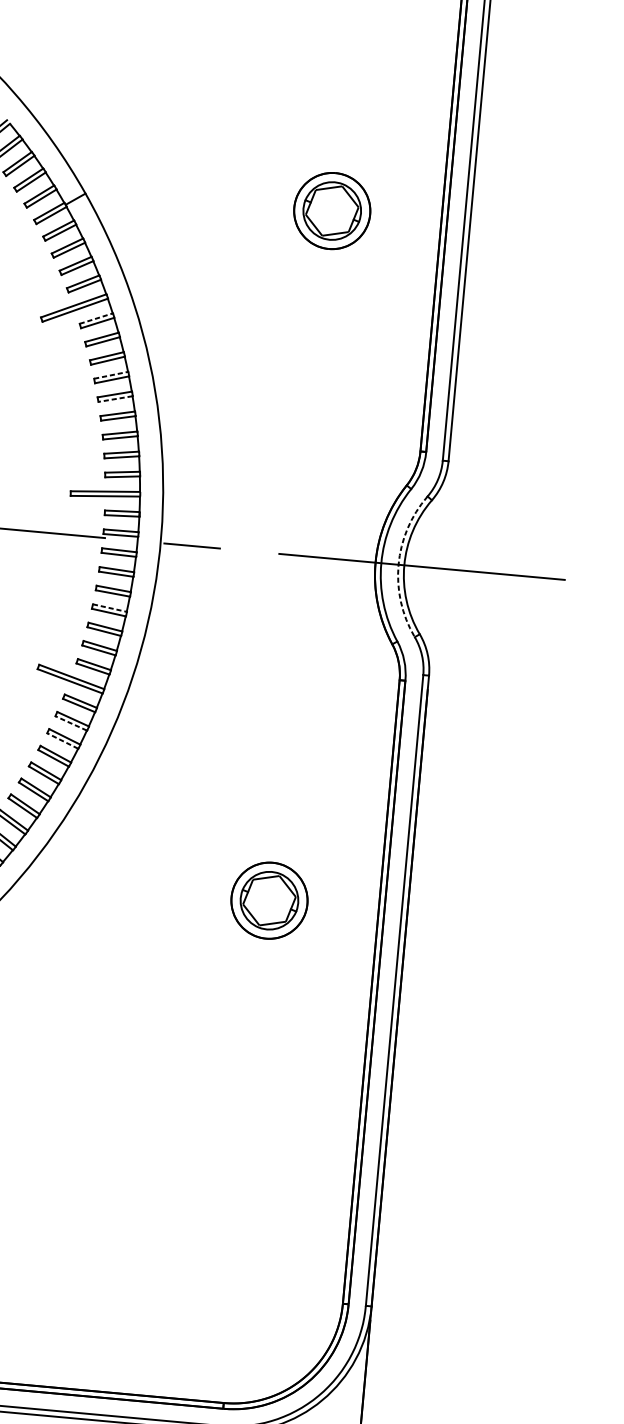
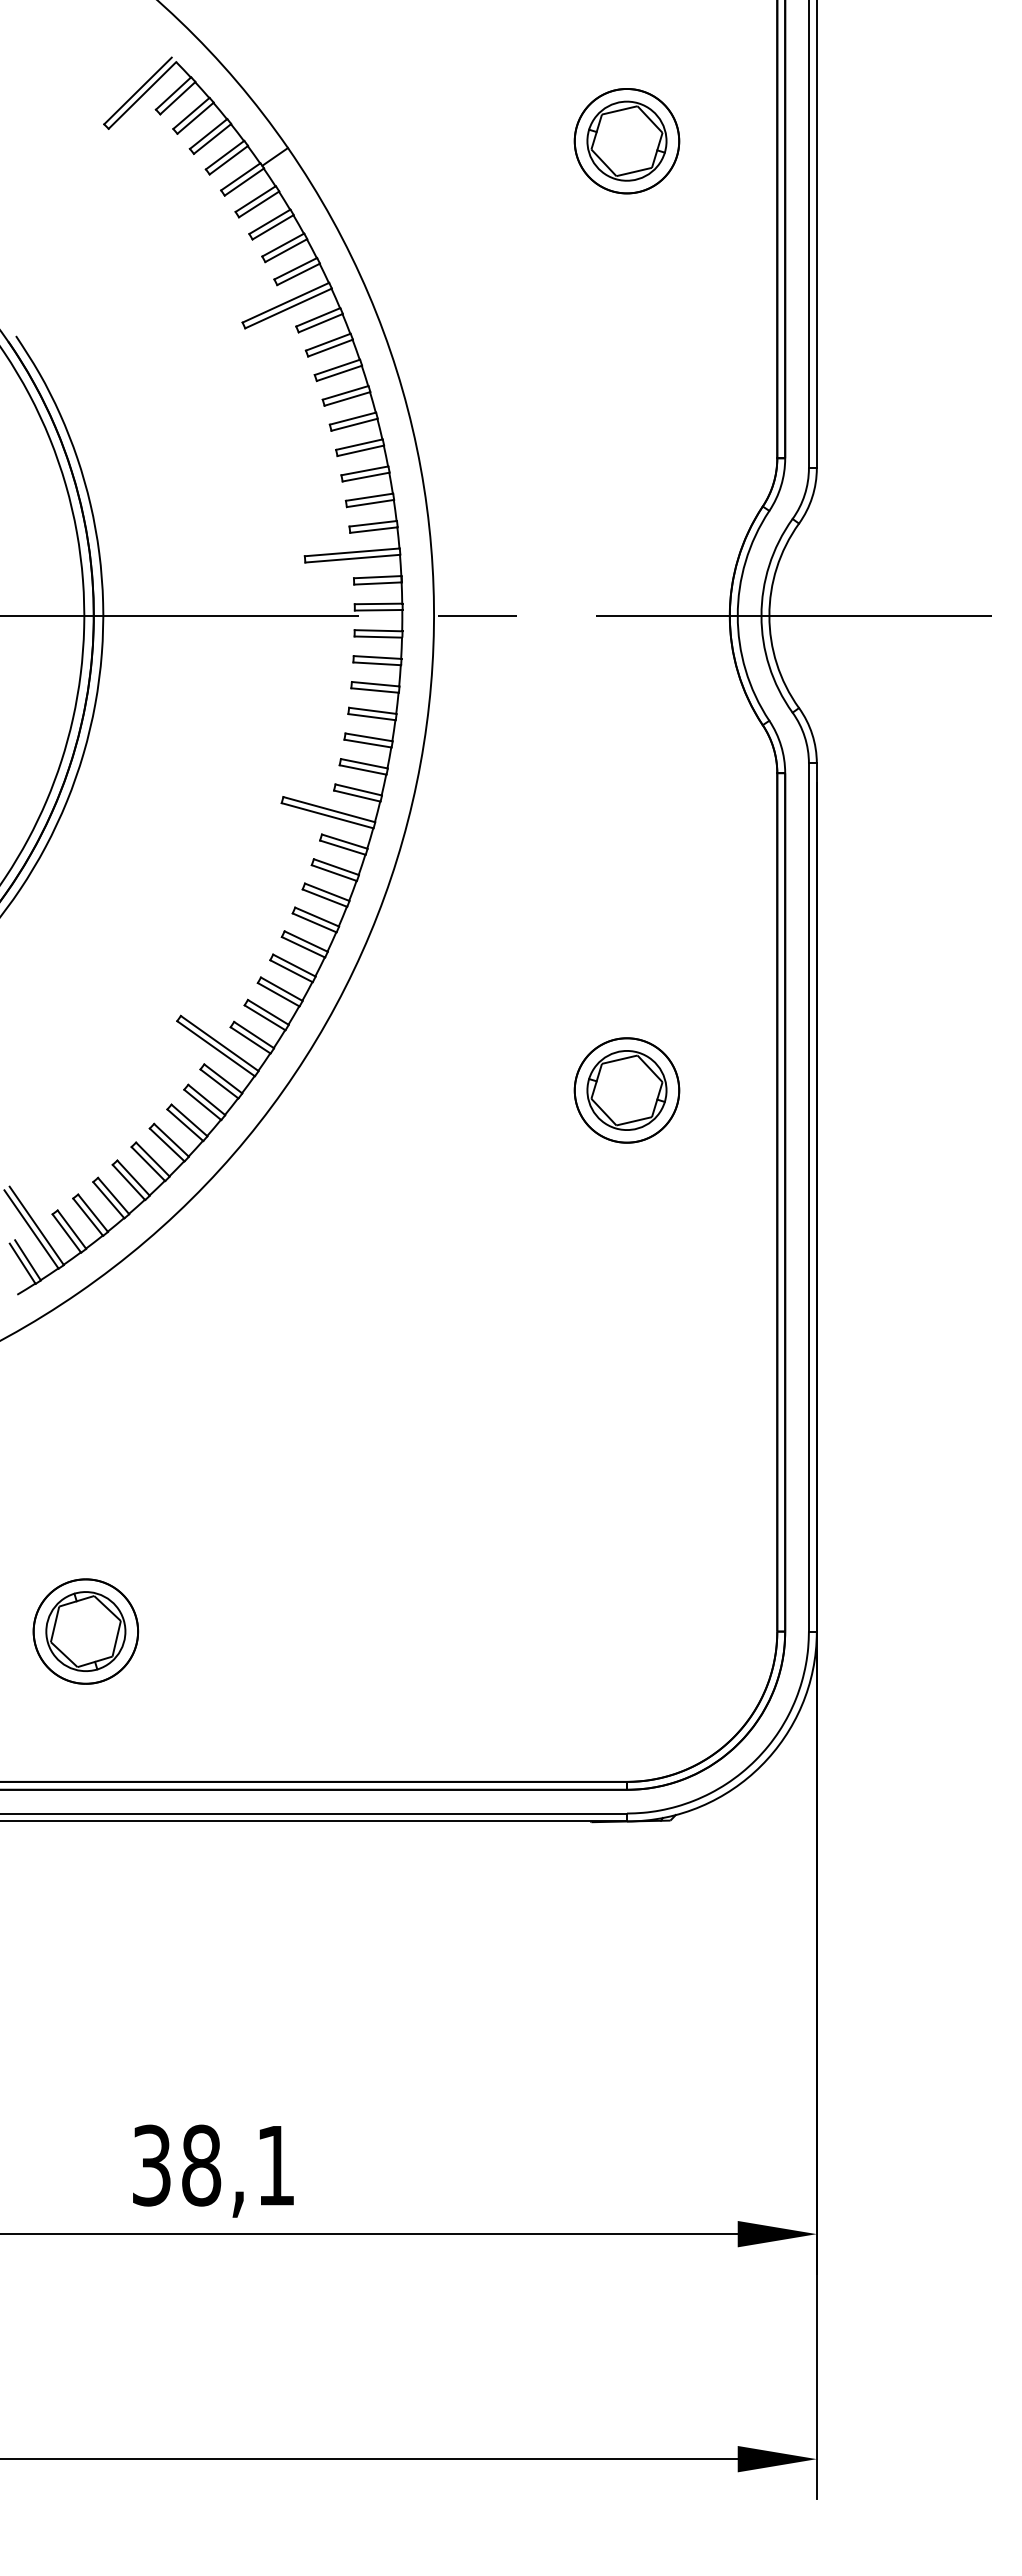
line: (96, 318) -> (318, 317), dashed -> solid
line: (111, 375) -> (345, 392), dashed -> solid
line: (115, 398) -> (354, 424), dashed -> solid
arc: (398, 564) -> (761, 615), dashed -> solid
line: (109, 607) -> (372, 710), dashed -> solid
line: (71, 723) -> (334, 873), dashed -> solid
line: (62, 741) -> (324, 898), dashed -> solid

